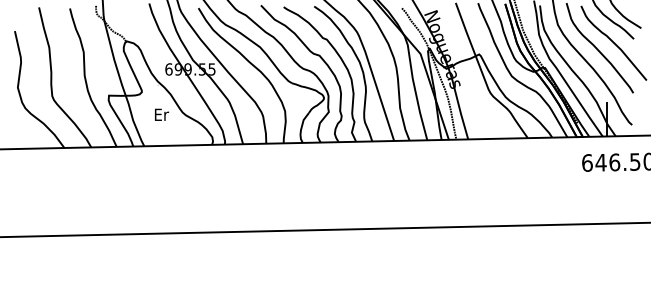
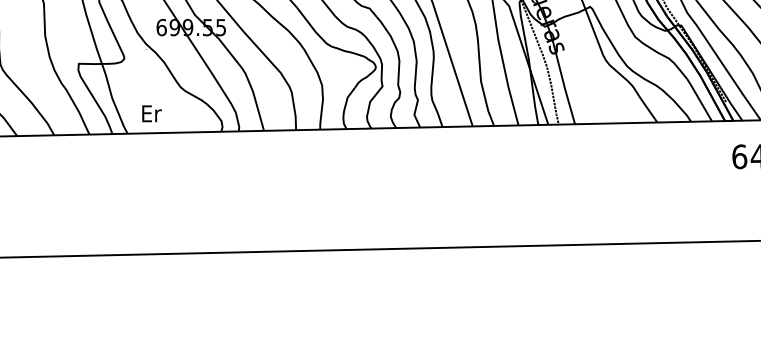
text: (162, 114) -> (152, 113), moved

